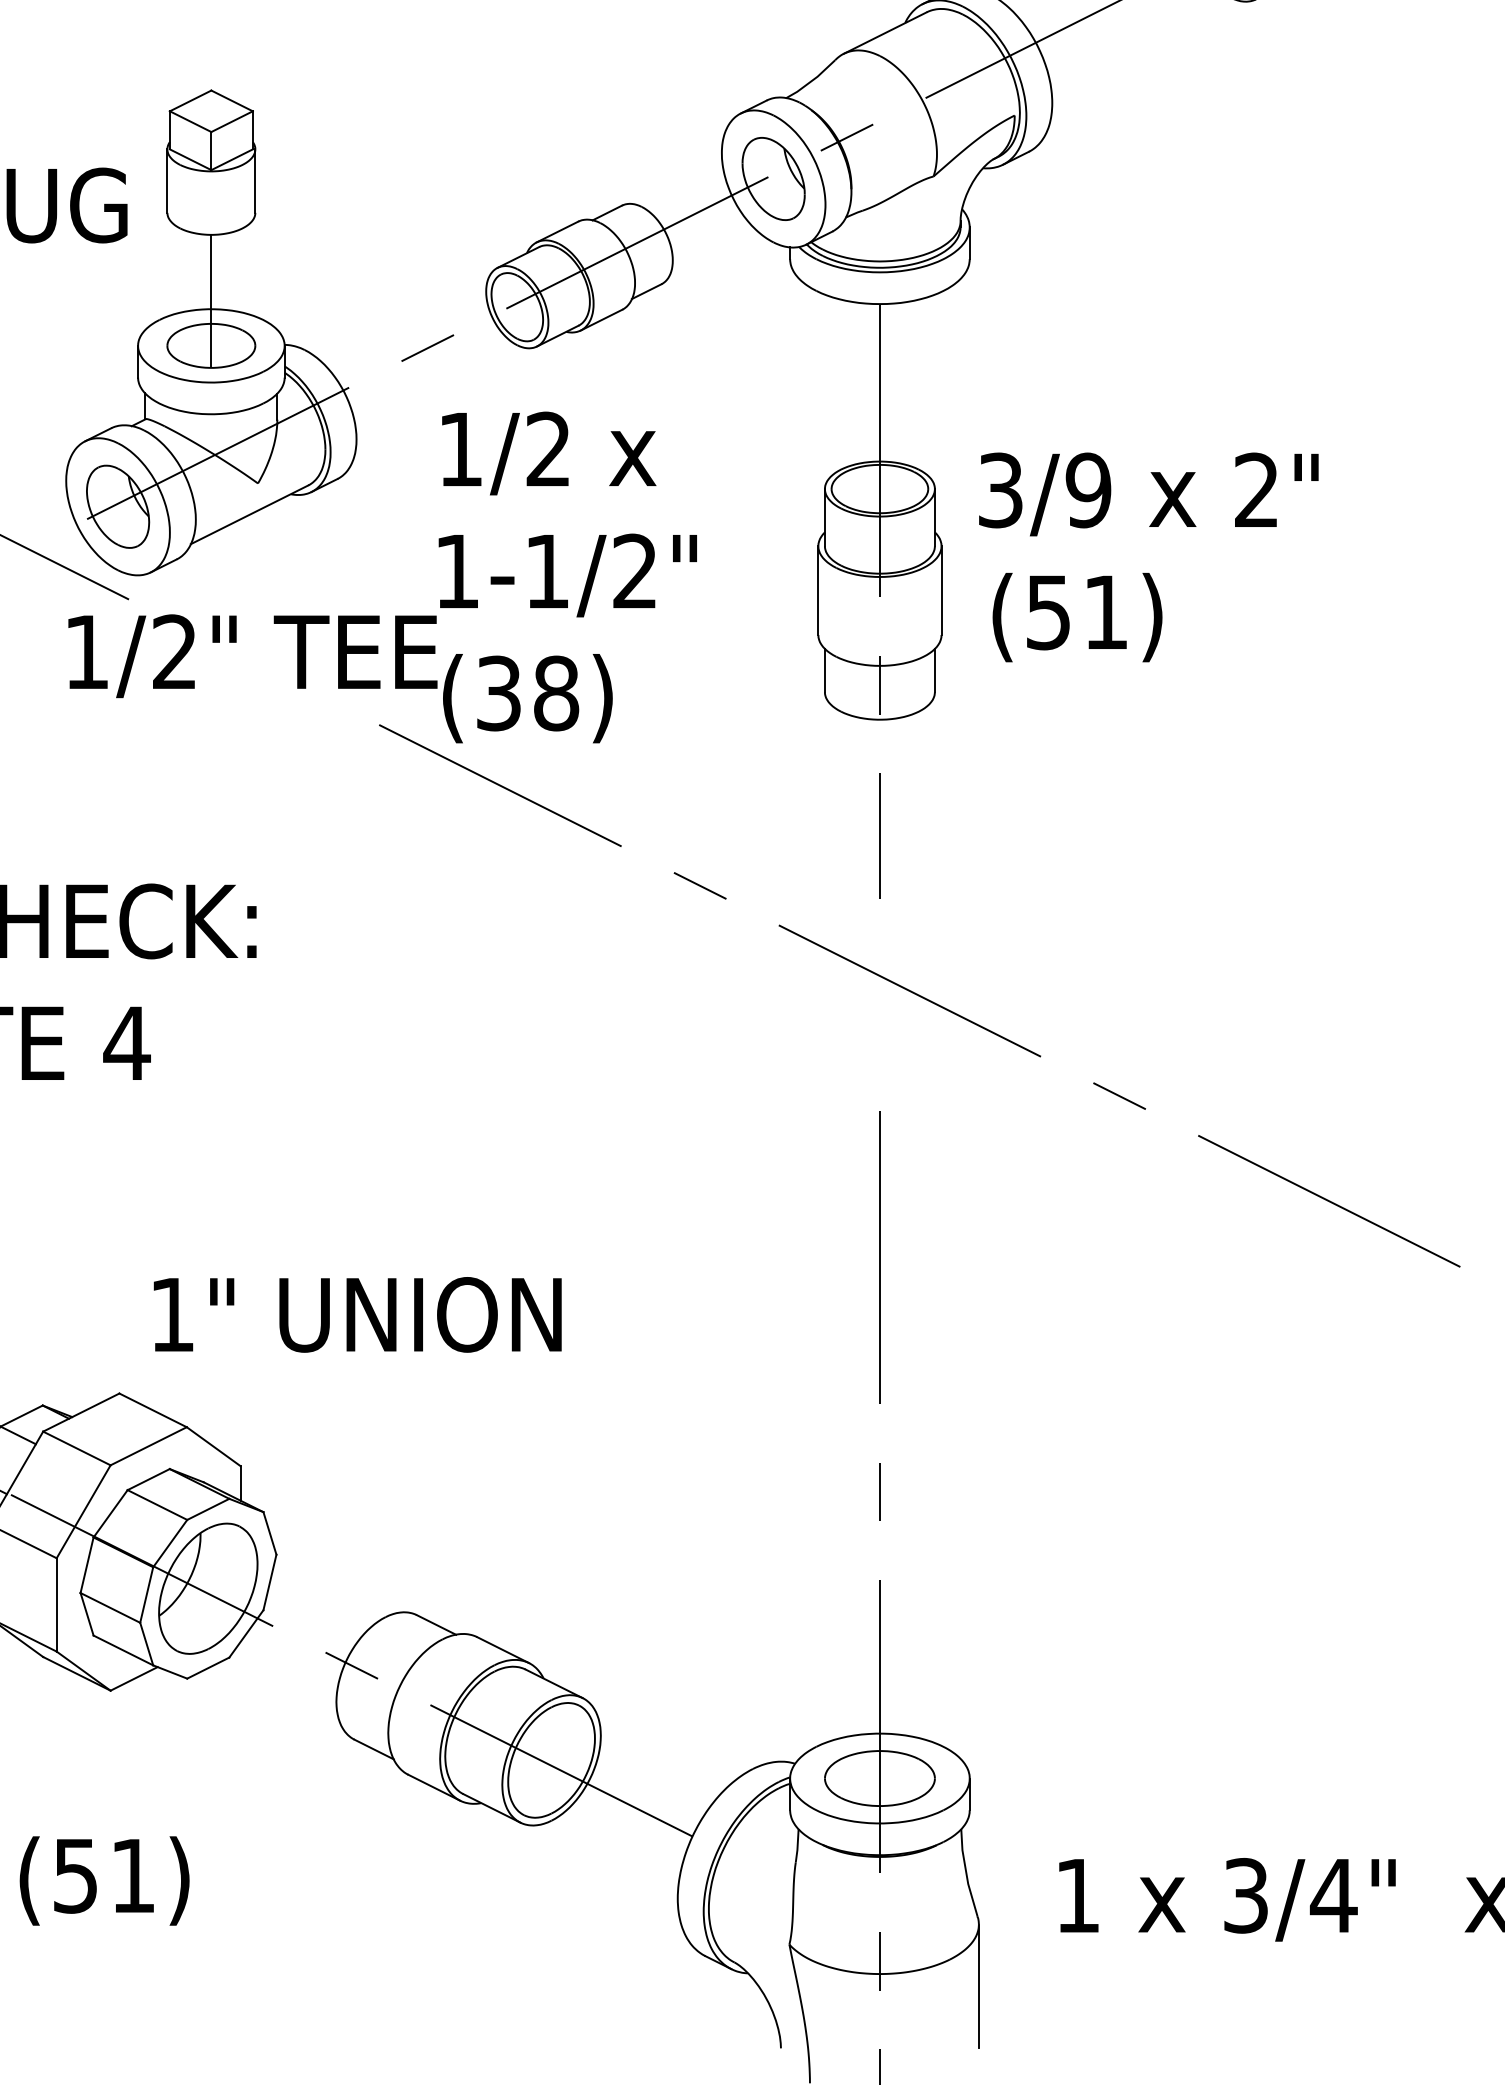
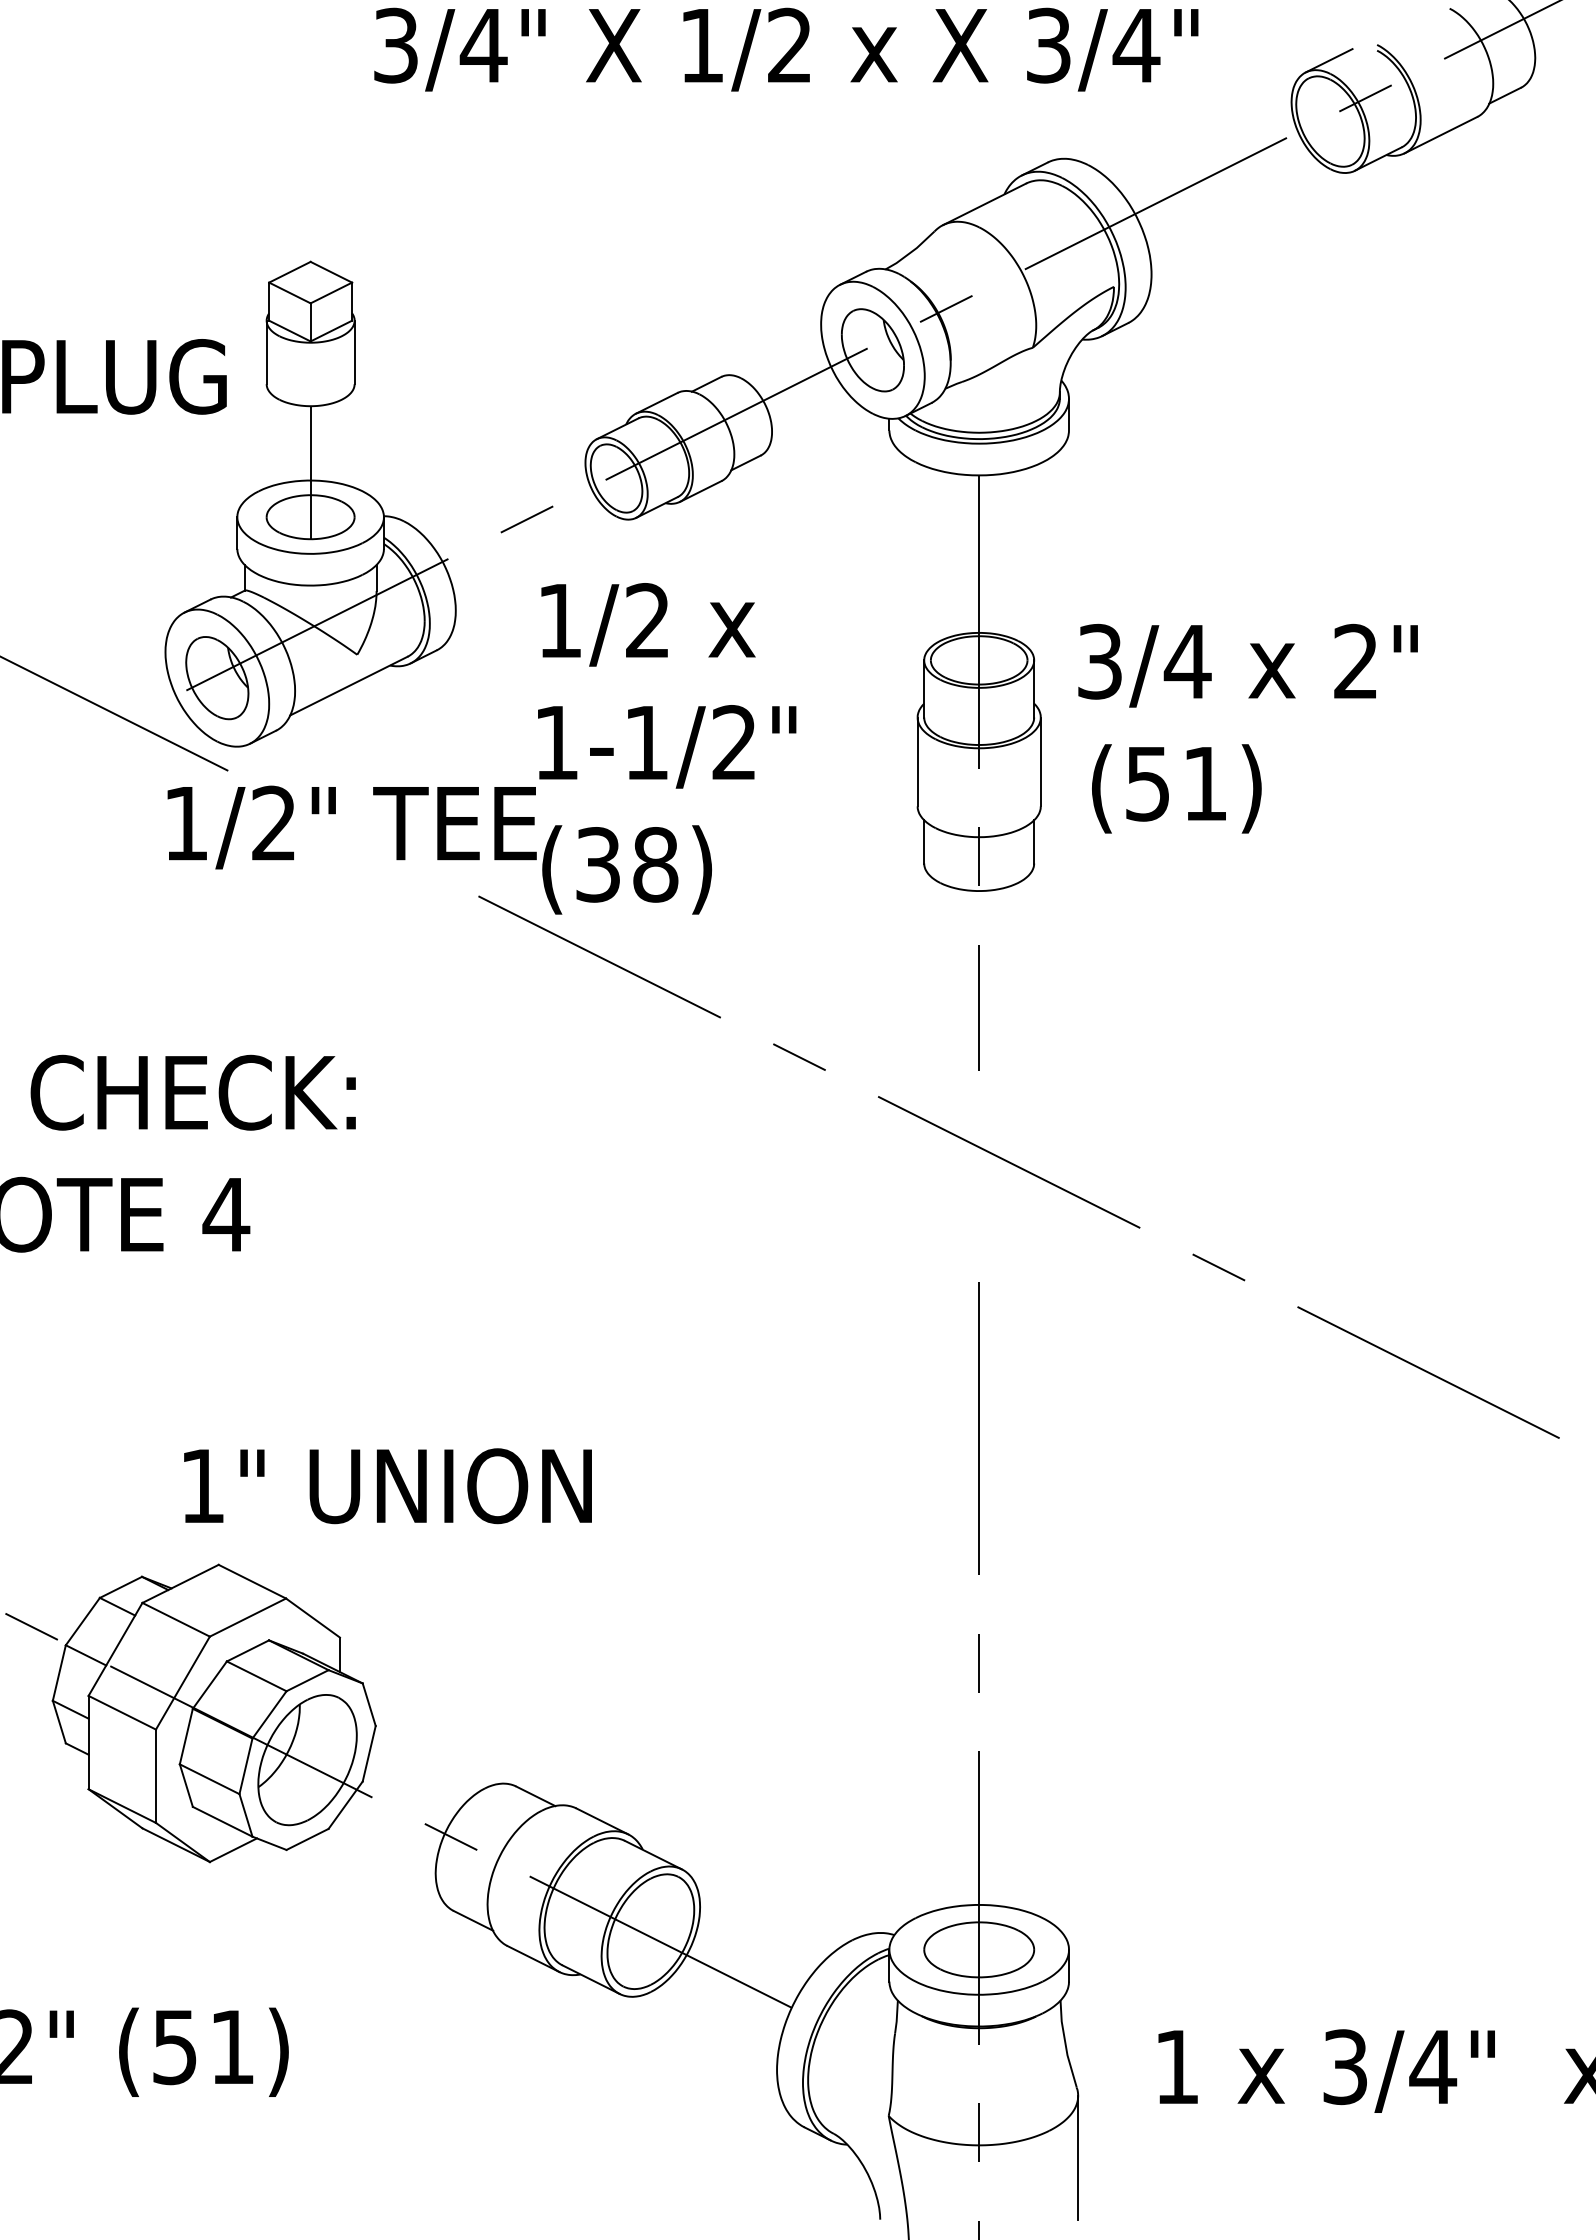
text: (1088, 490) -> (1187, 661), 3/9 -> 3/4
text: (357, 1315) -> (387, 1486), moved

